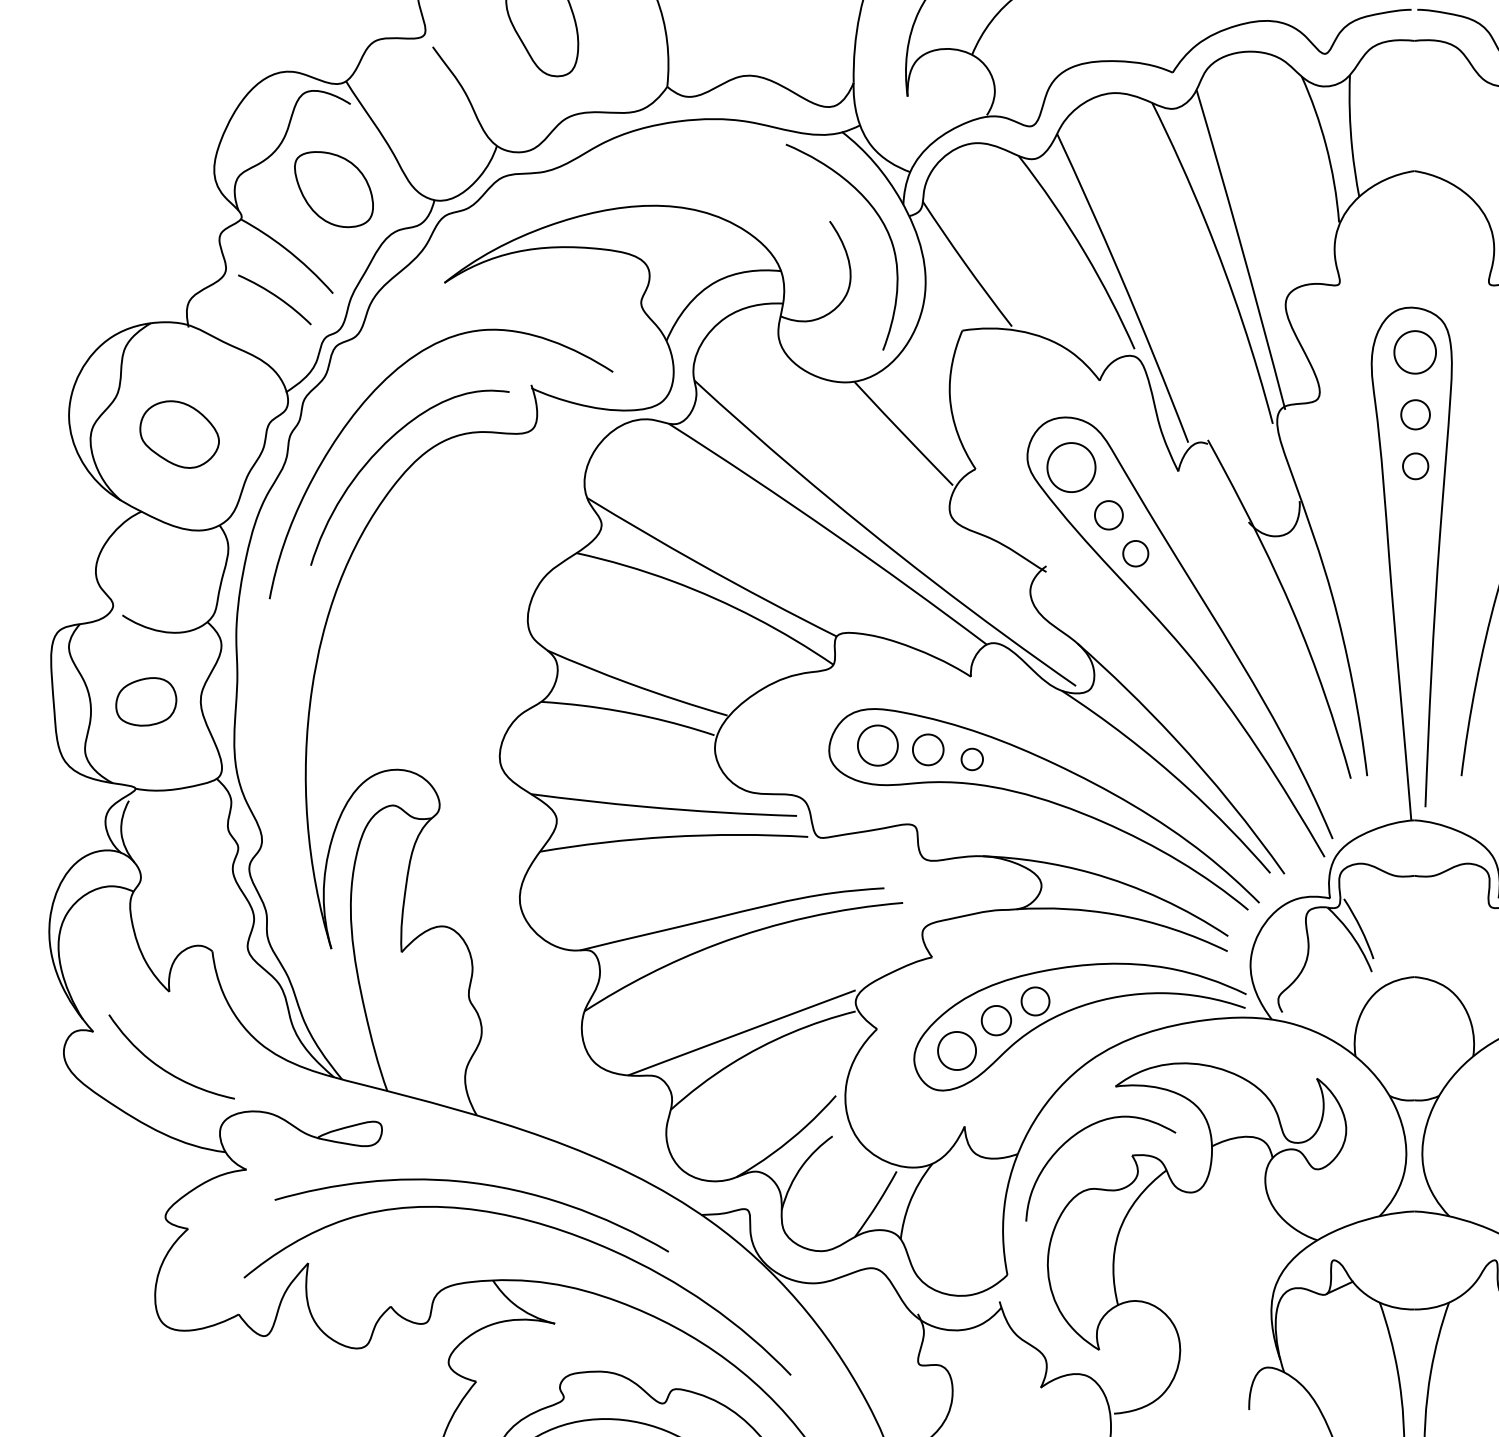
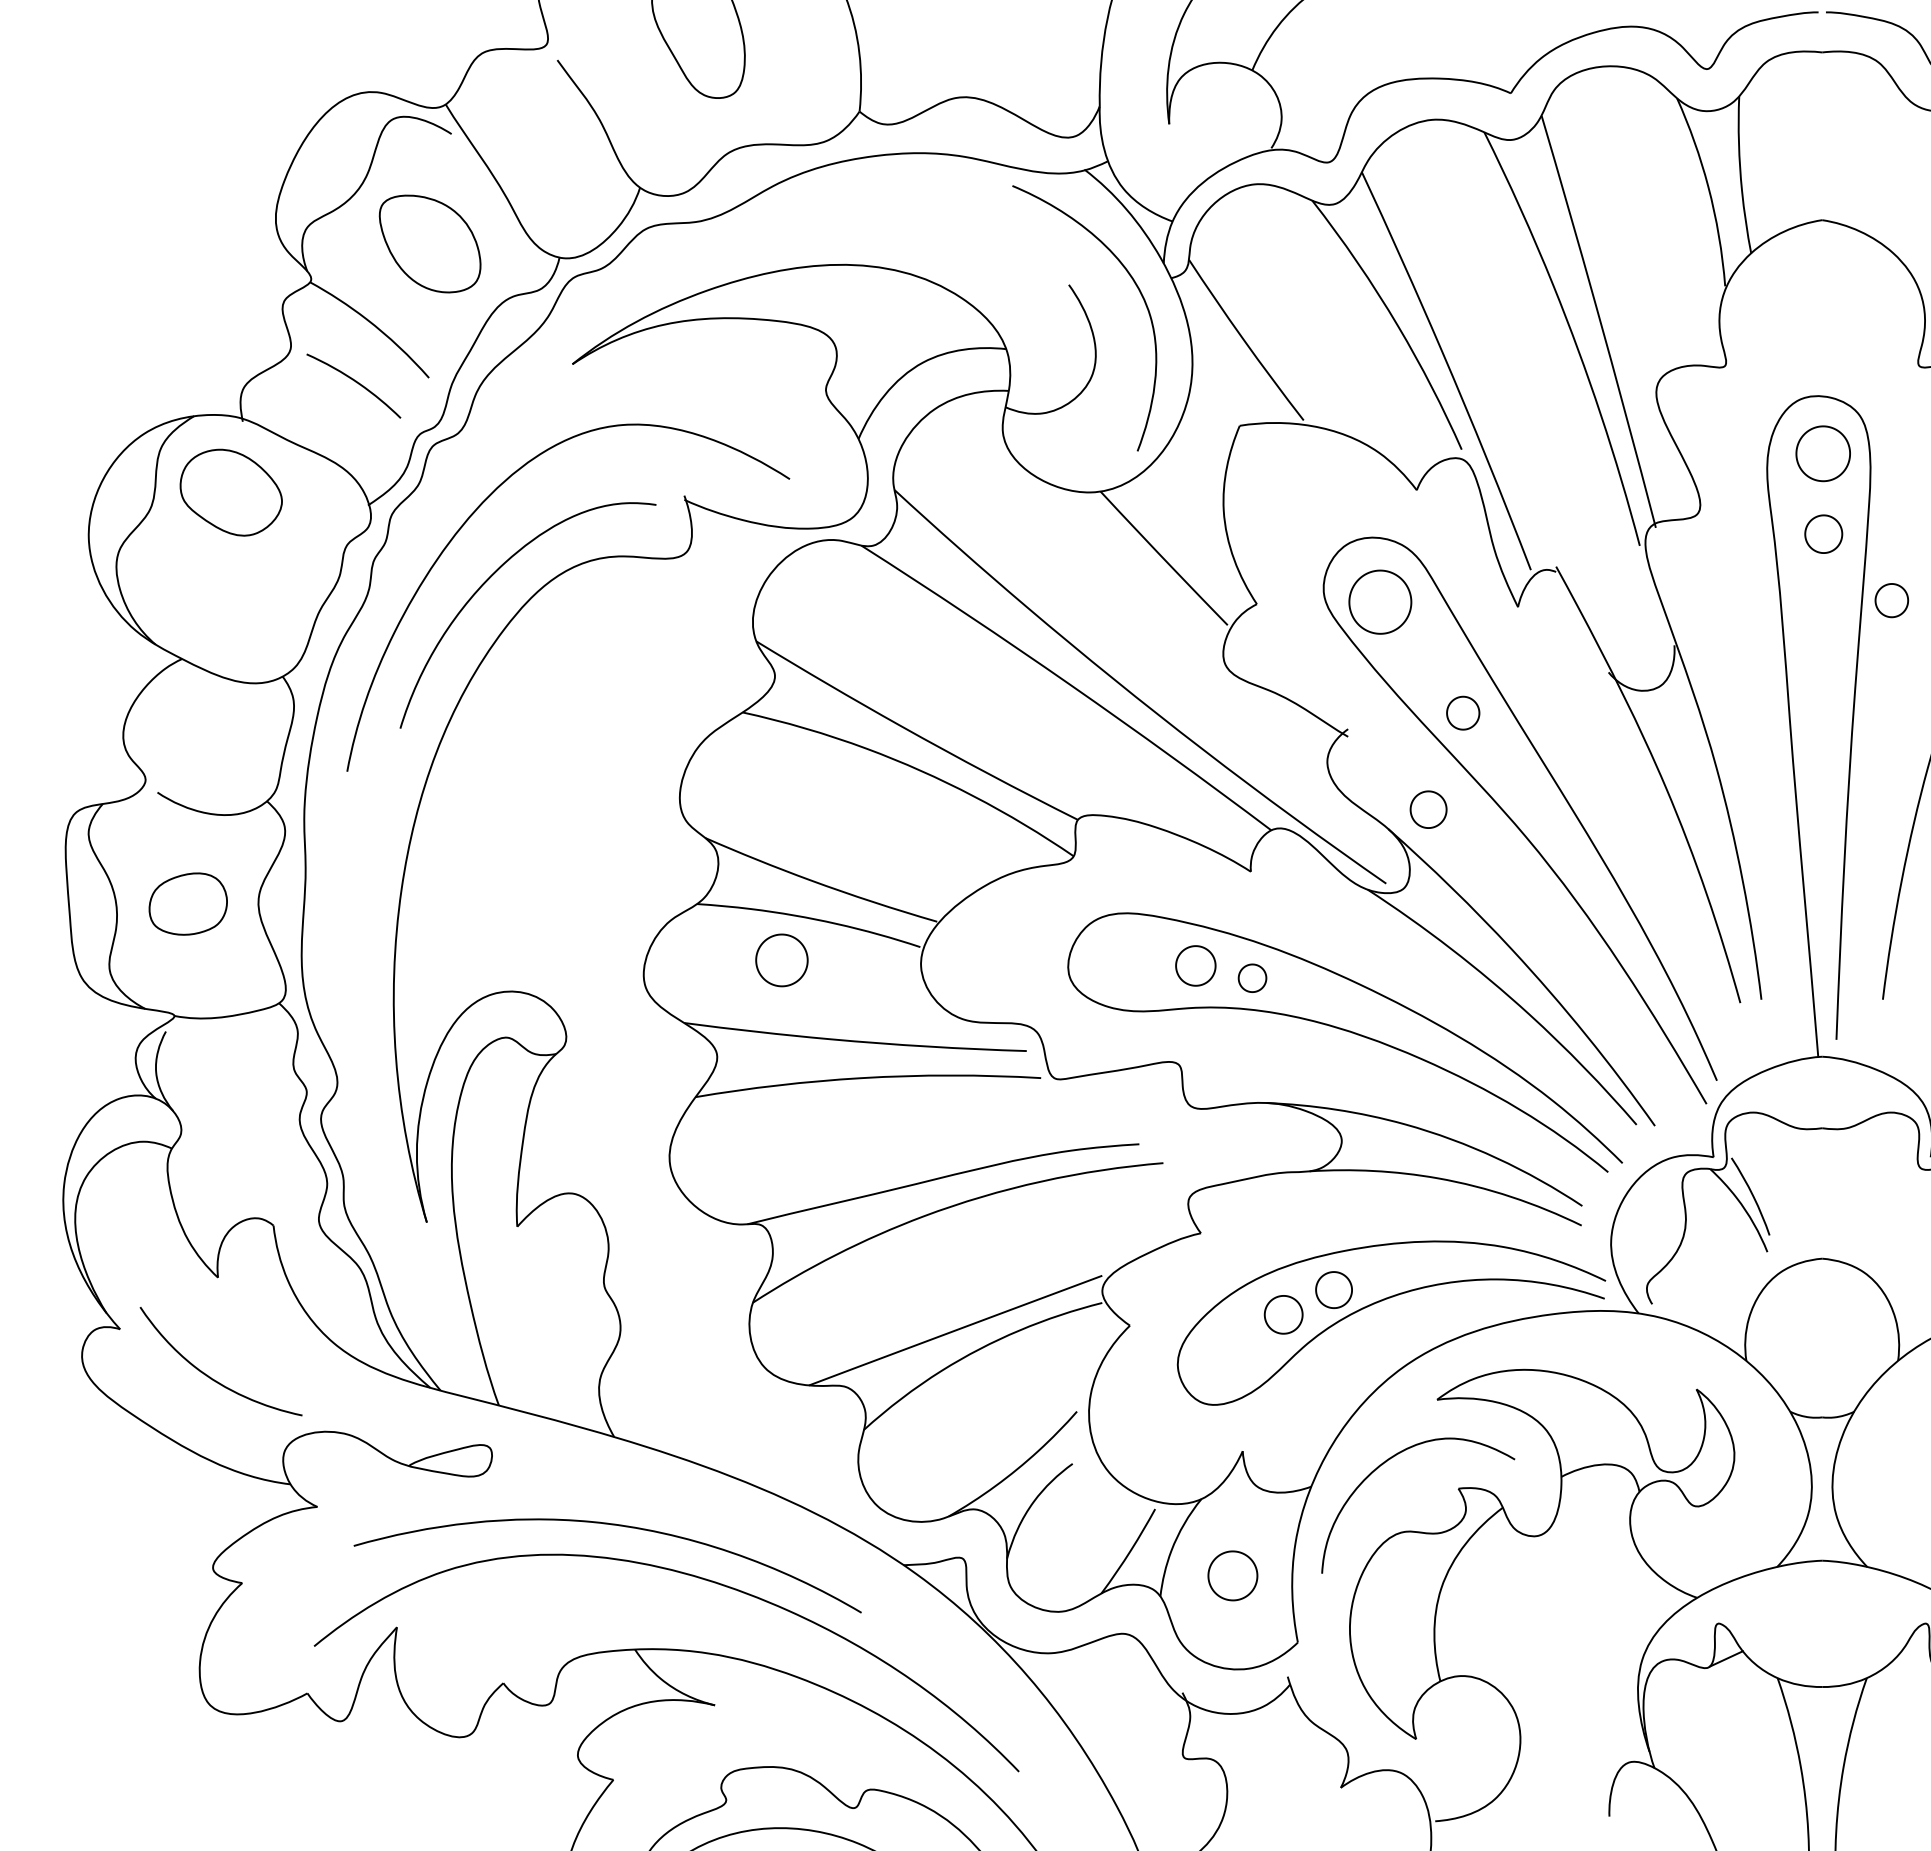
part: (179, 434) -> (230, 492), moved
part: (1415, 466) -> (1891, 600), moved
part: (1108, 515) -> (1428, 809), moved
part: (877, 745) -> (781, 960), moved
part: (956, 1050) -> (1232, 1575), moved

